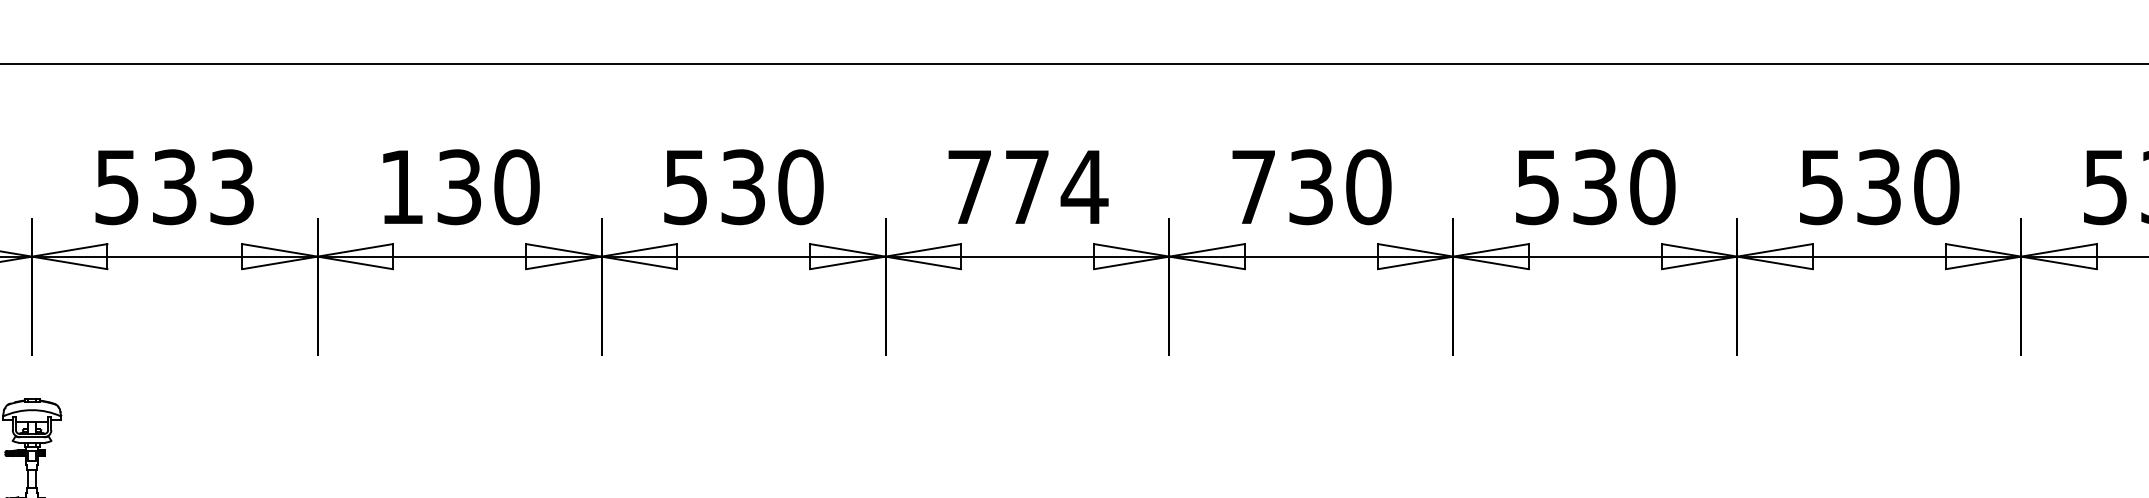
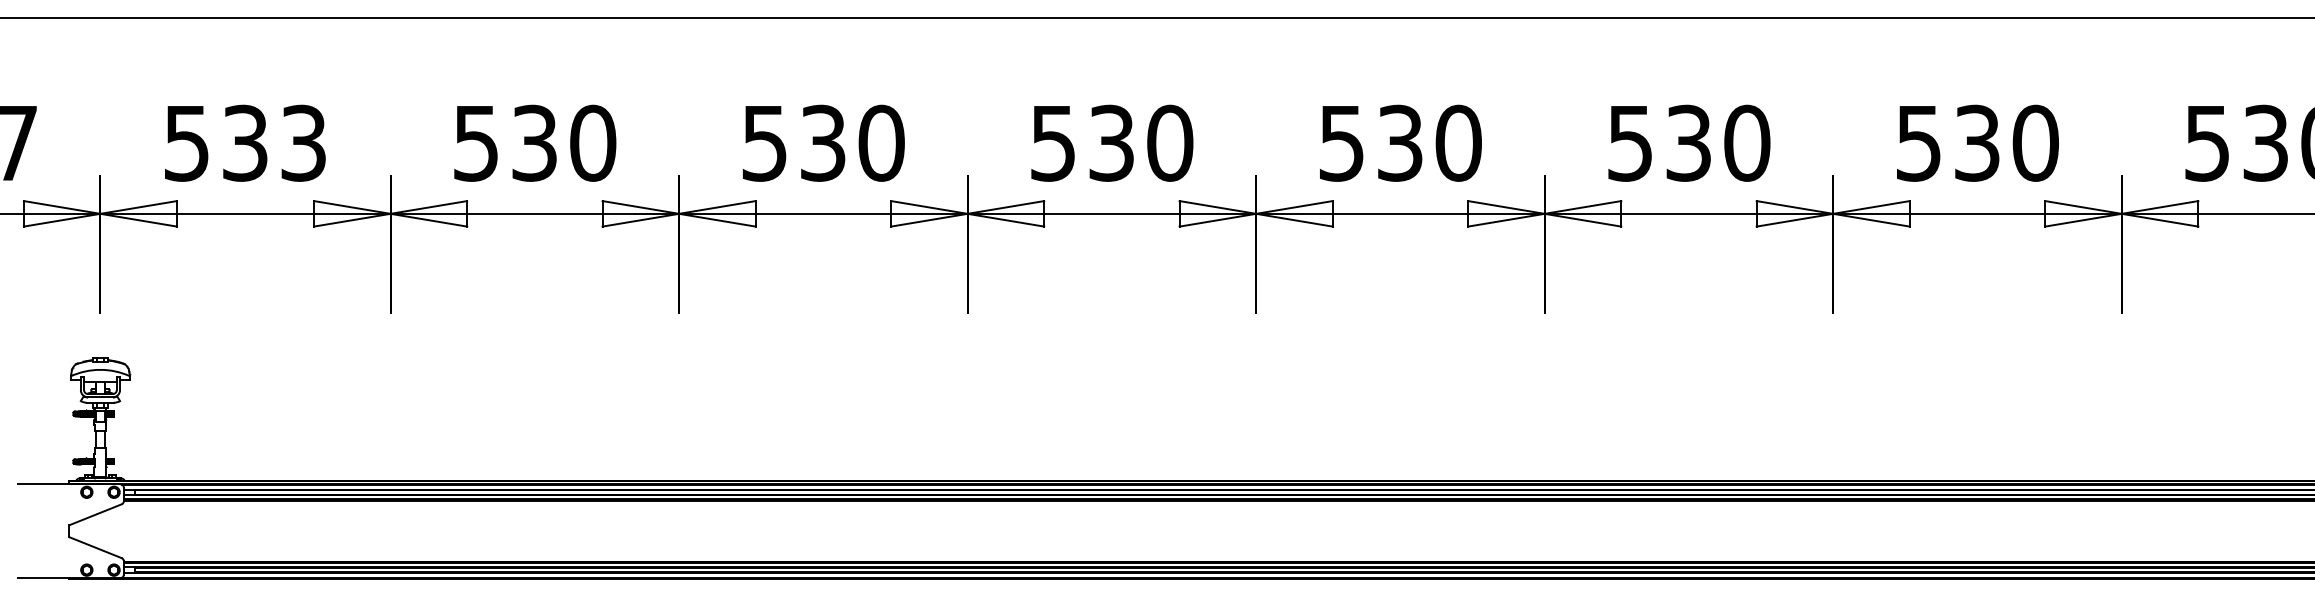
text: (1028, 186) -> (1112, 142), 774 -> 530
text: (401, 187) -> (475, 143), 130 -> 530
text: (1253, 187) -> (1341, 143), 730 -> 530

